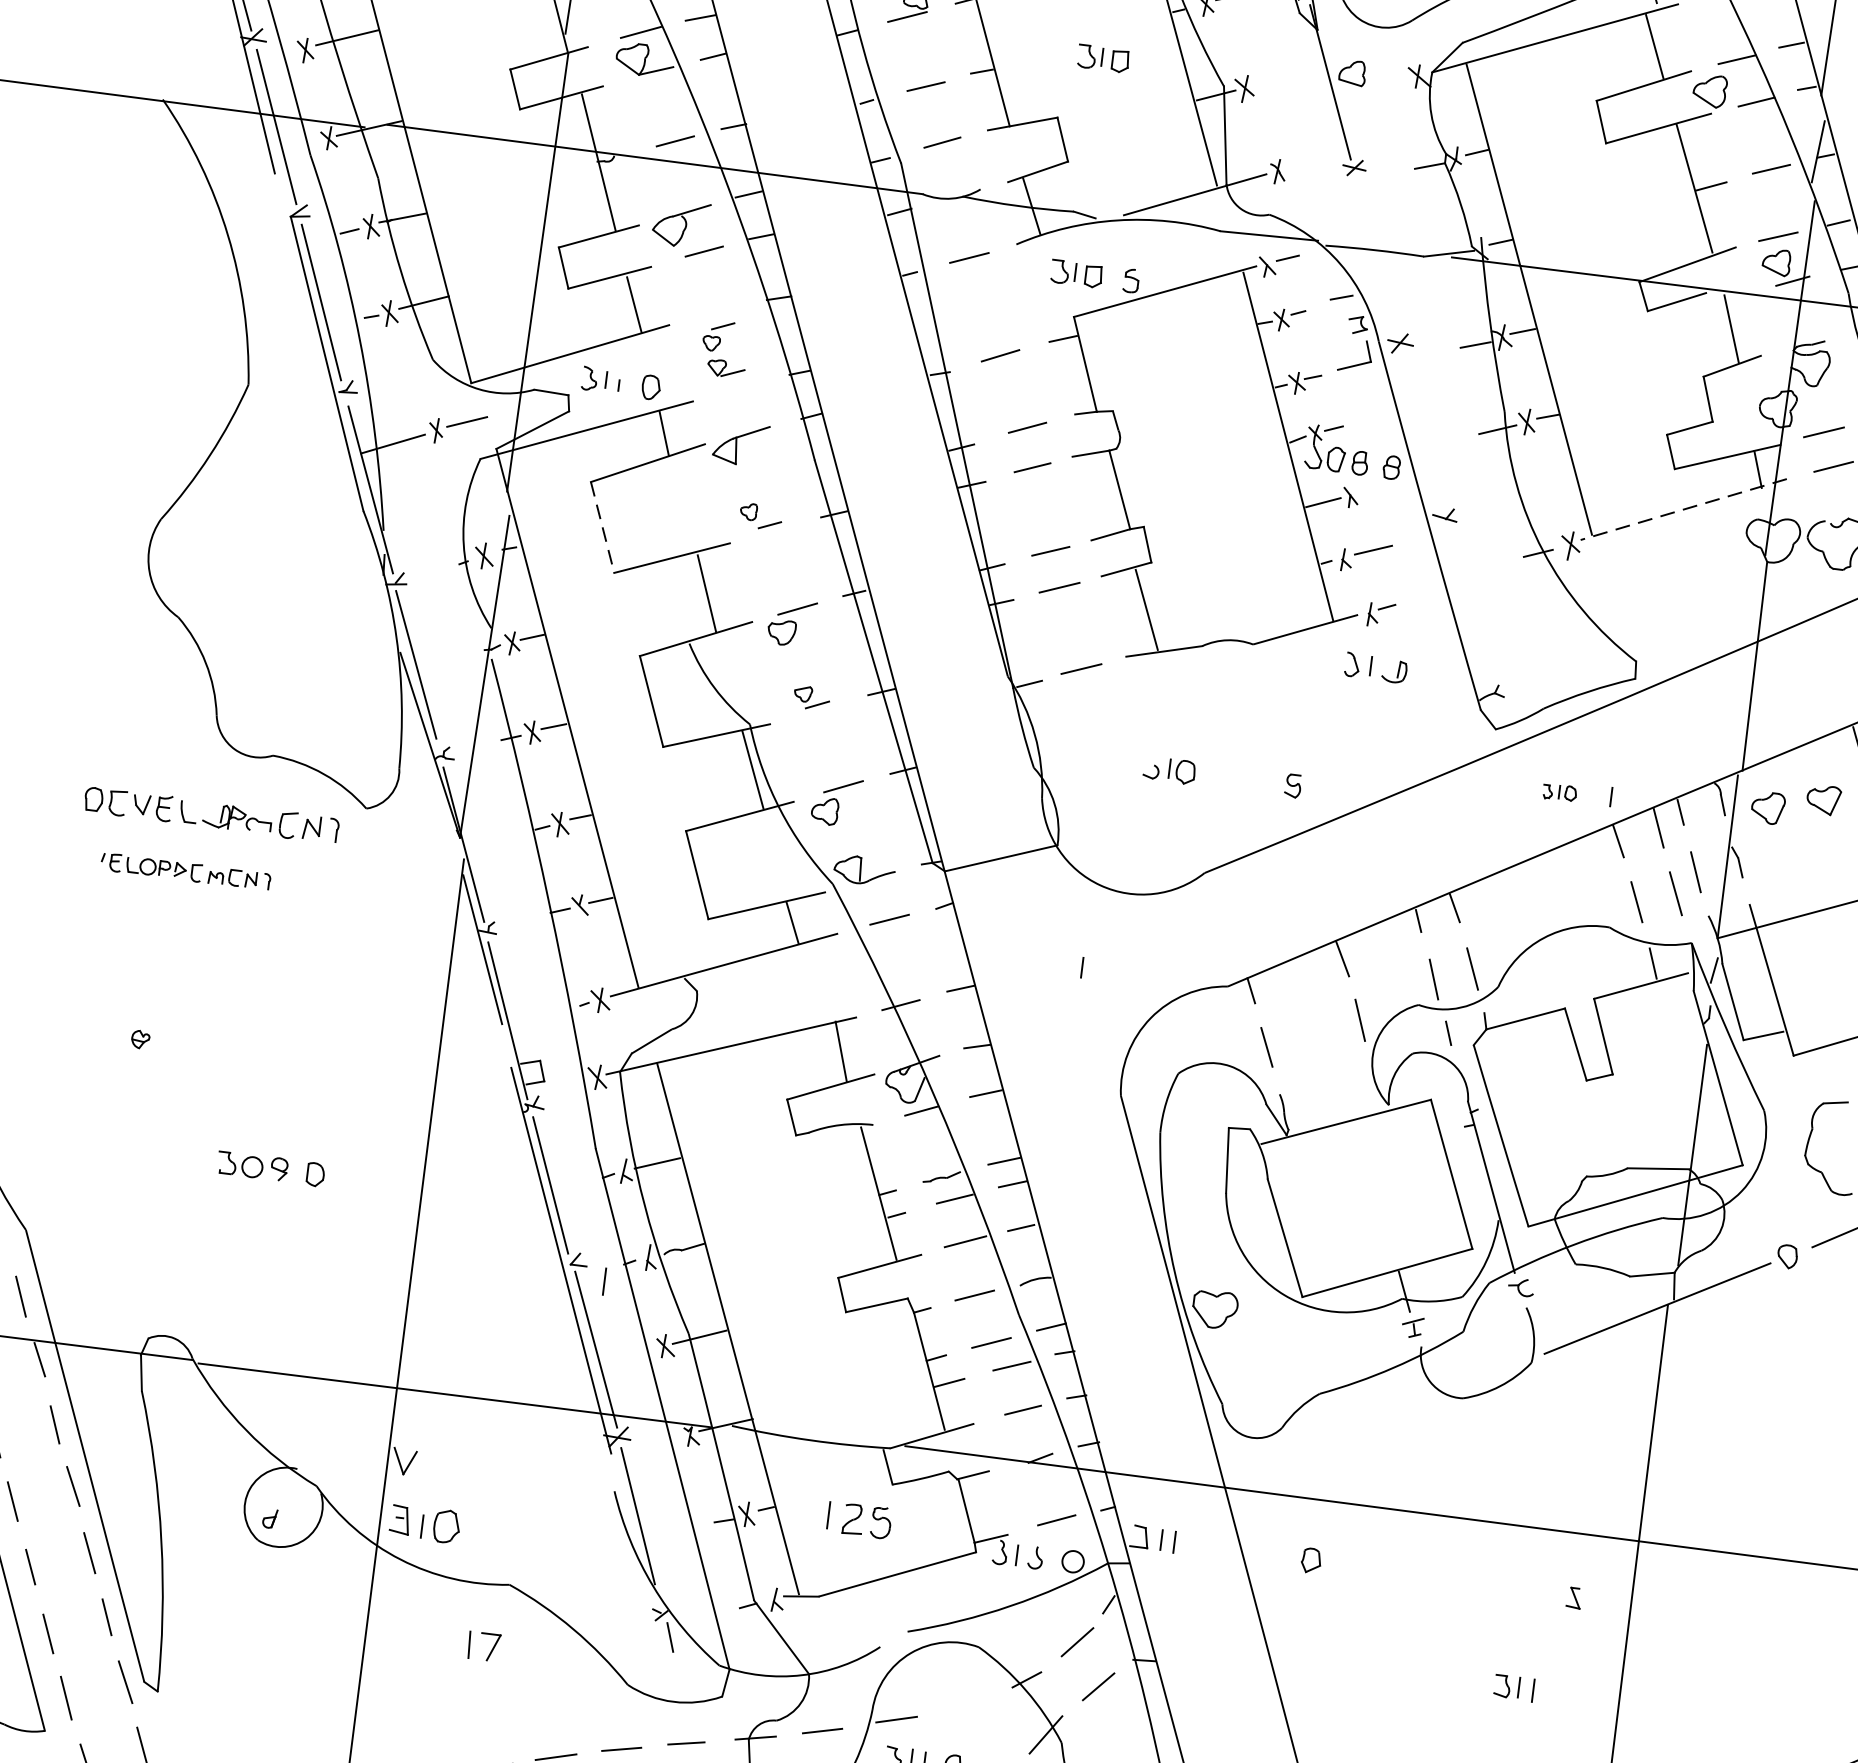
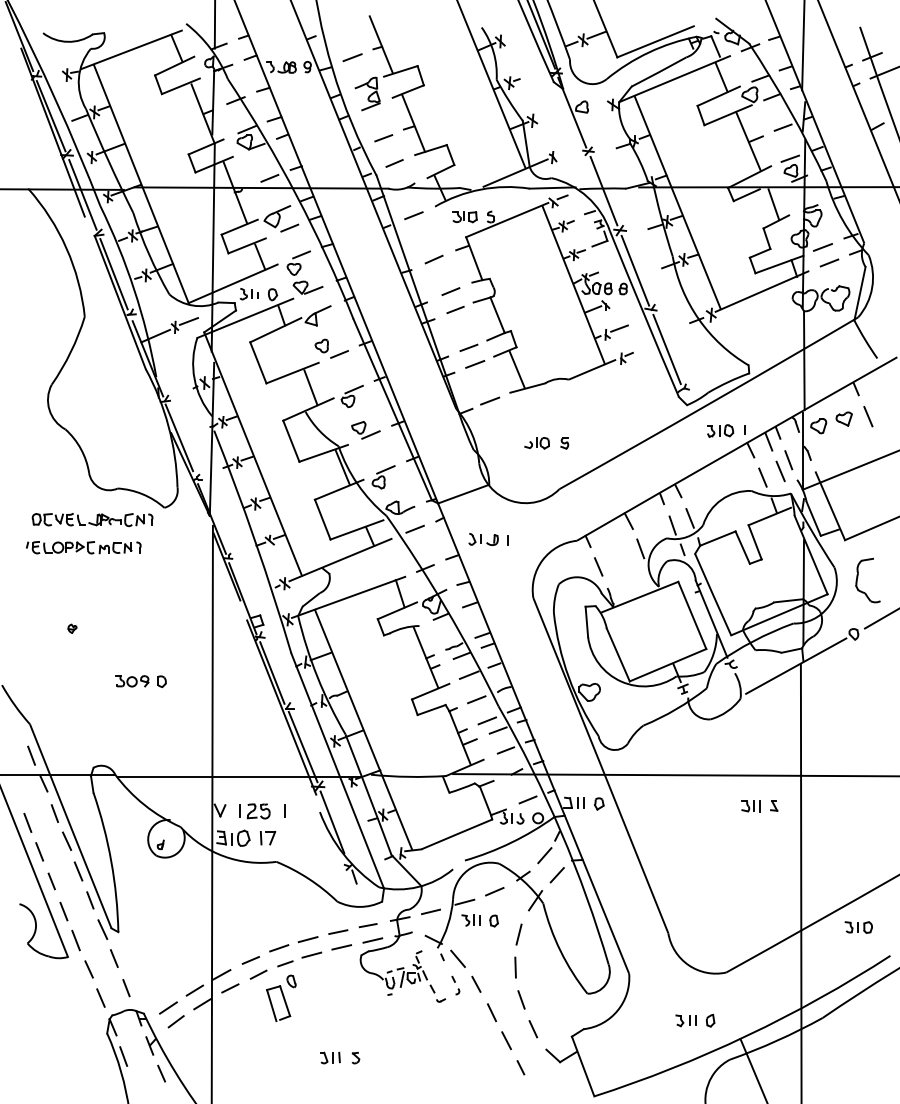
part: (1102, 59) -> (464, 115), removed
line: (1375, 254) -> (603, 190), added
part: (723, 348) -> (304, 272), size x1.67
line: (1422, 431) -> (635, 270), added
line: (1684, 509) -> (762, 291), dashed -> solid
part: (760, 516) -> (331, 348), size x1.67
line: (602, 528) -> (258, 363), dashed -> solid
line: (1467, 606) -> (666, 349), added
part: (1375, 668) -> (483, 539), moved
part: (810, 698) -> (365, 430), size x1.67
part: (1292, 786) -> (564, 443), moved
part: (1559, 791) -> (720, 430), size x1.67
part: (185, 871) -> (83, 547), size x1.43
line: (603, 1280) -> (284, 810), moved
part: (858, 1520) -> (254, 811), moved
part: (1311, 1559) -> (599, 803), moved
part: (484, 1647) -> (268, 838), moved
part: (1512, 1687) -> (750, 806), moved
line: (961, 1704) -> (494, 891), added

